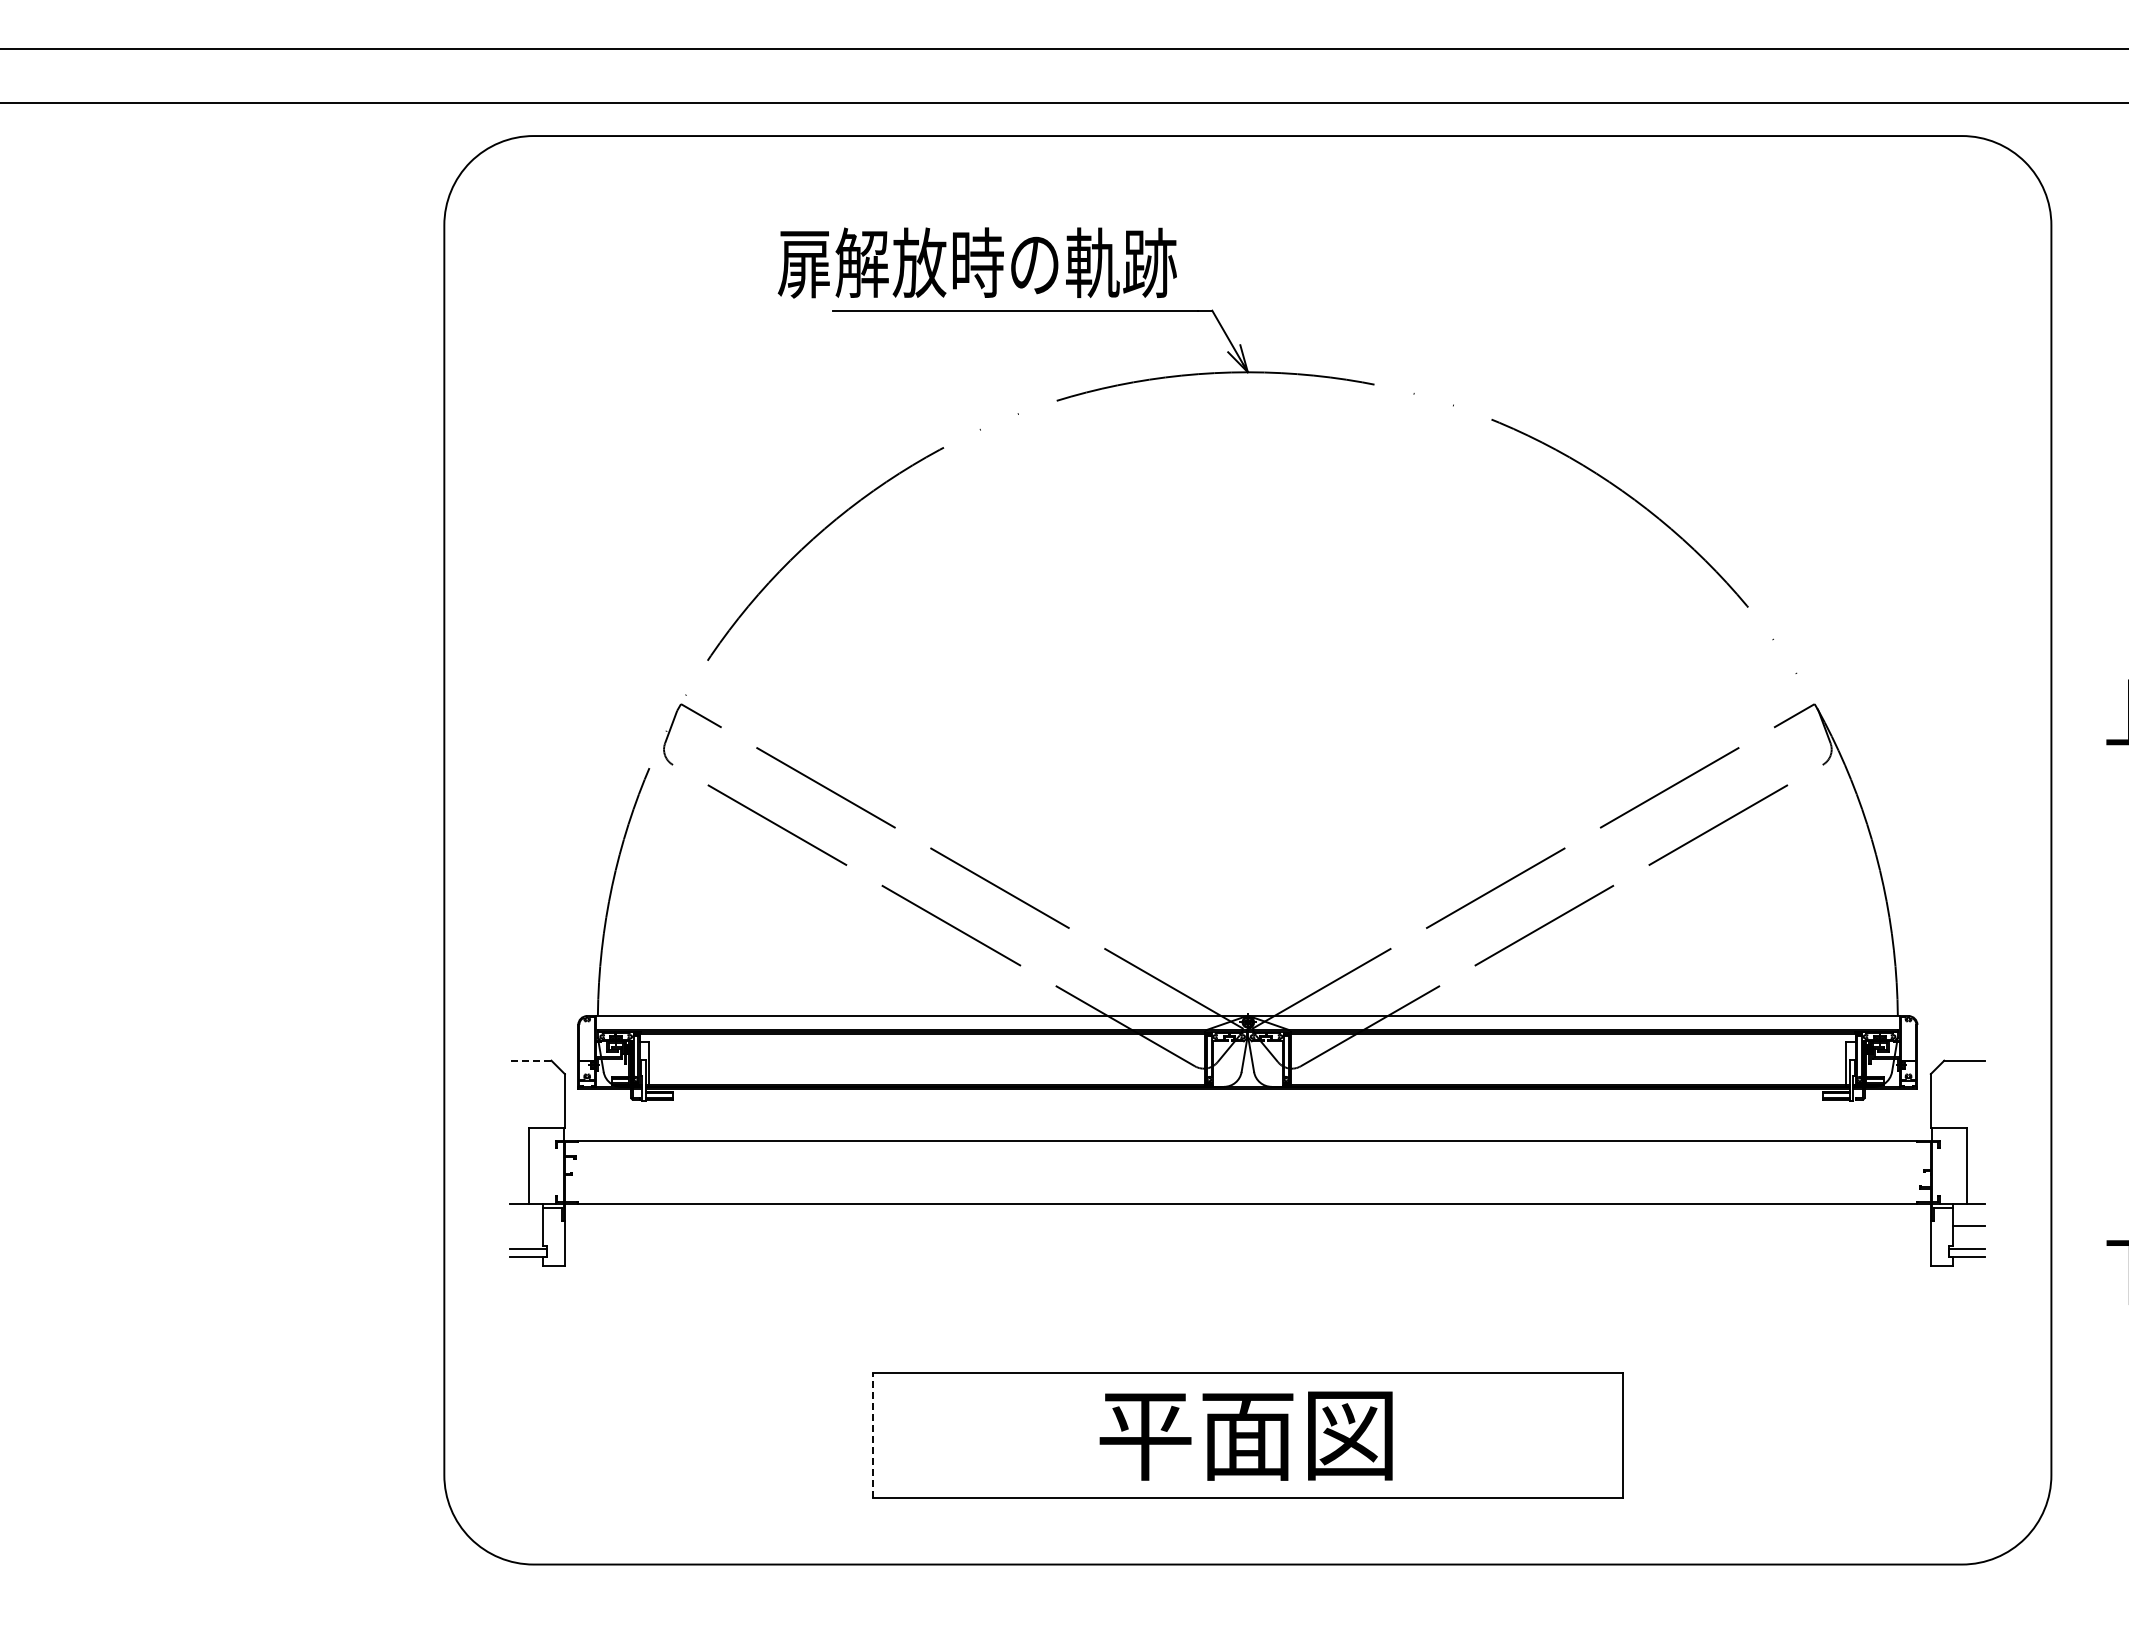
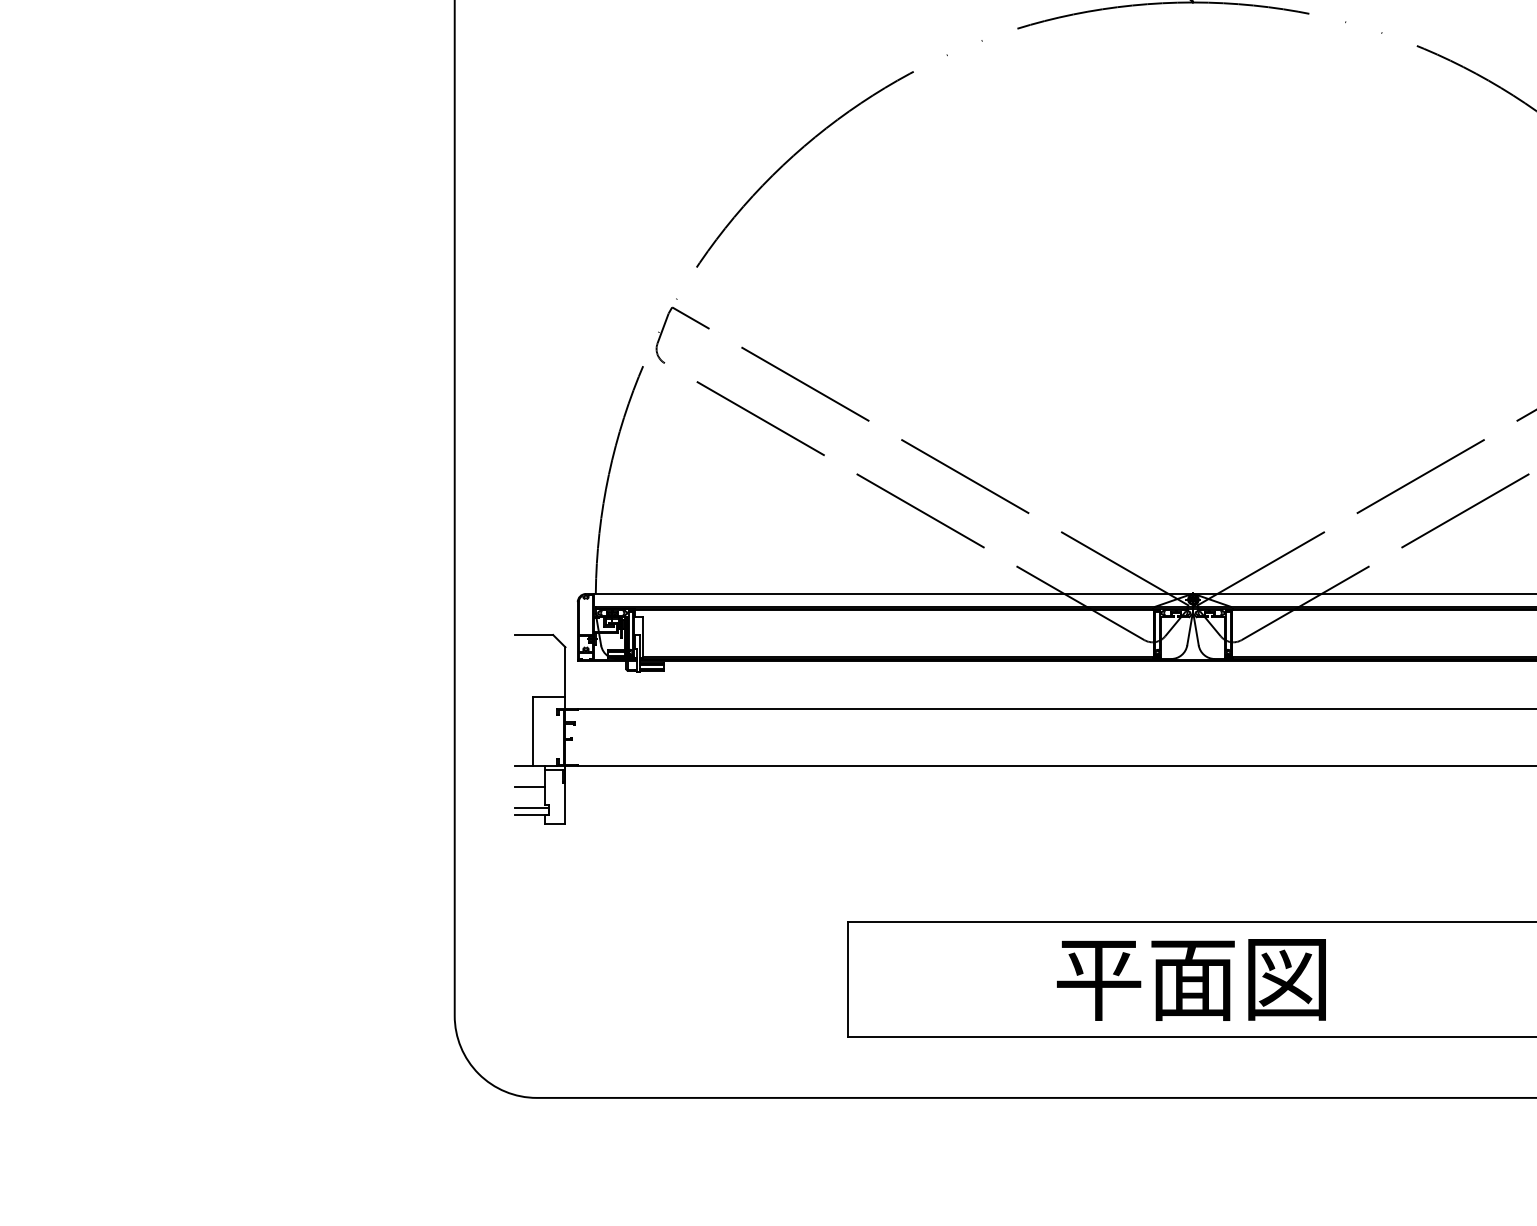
line: (530, 1060) -> (533, 634), dashed -> solid
line: (526, 1225) -> (530, 786), added
line: (872, 1434) -> (848, 978), dashed -> solid

